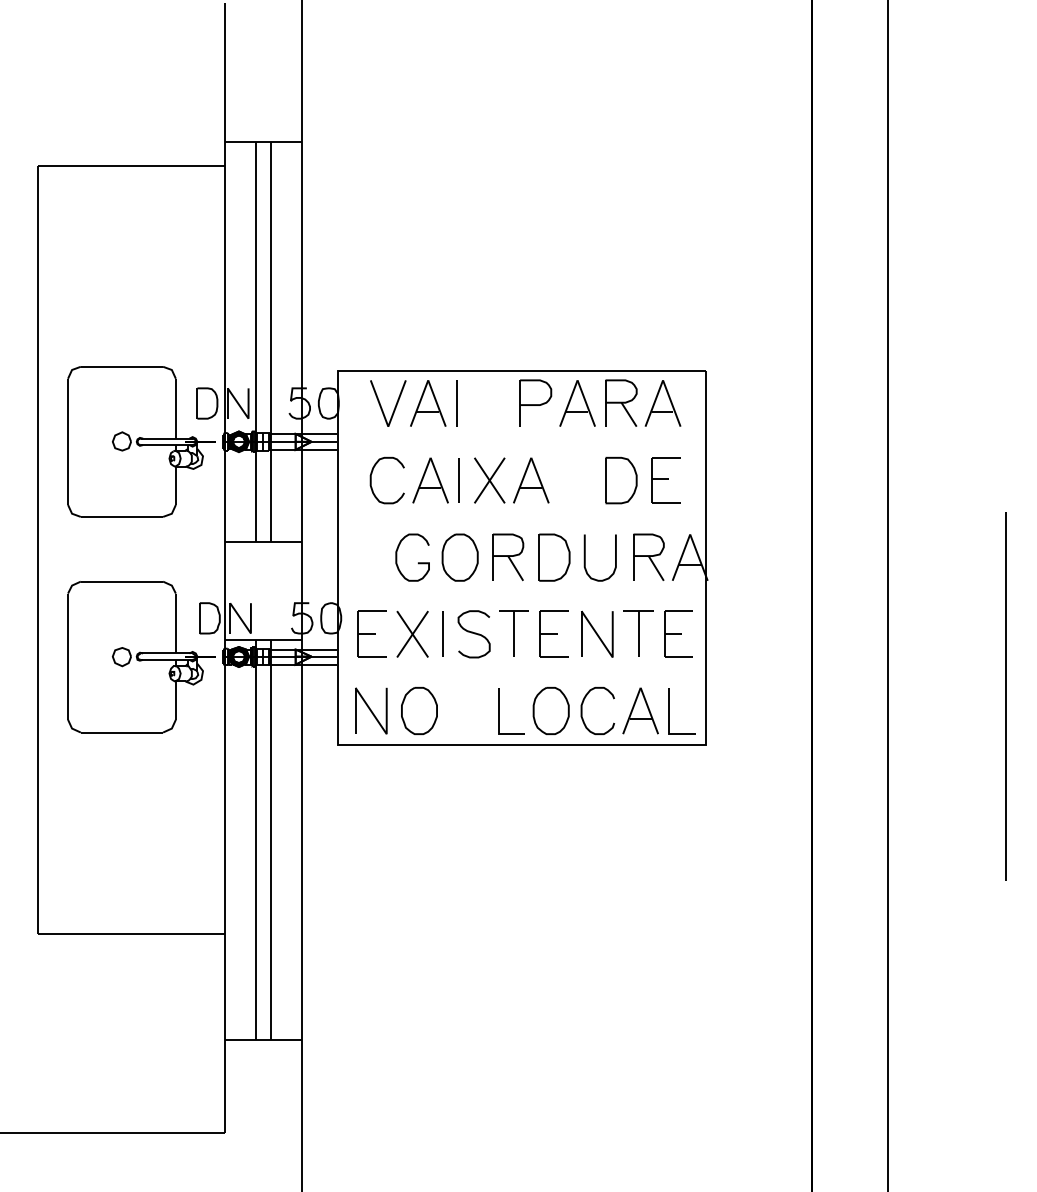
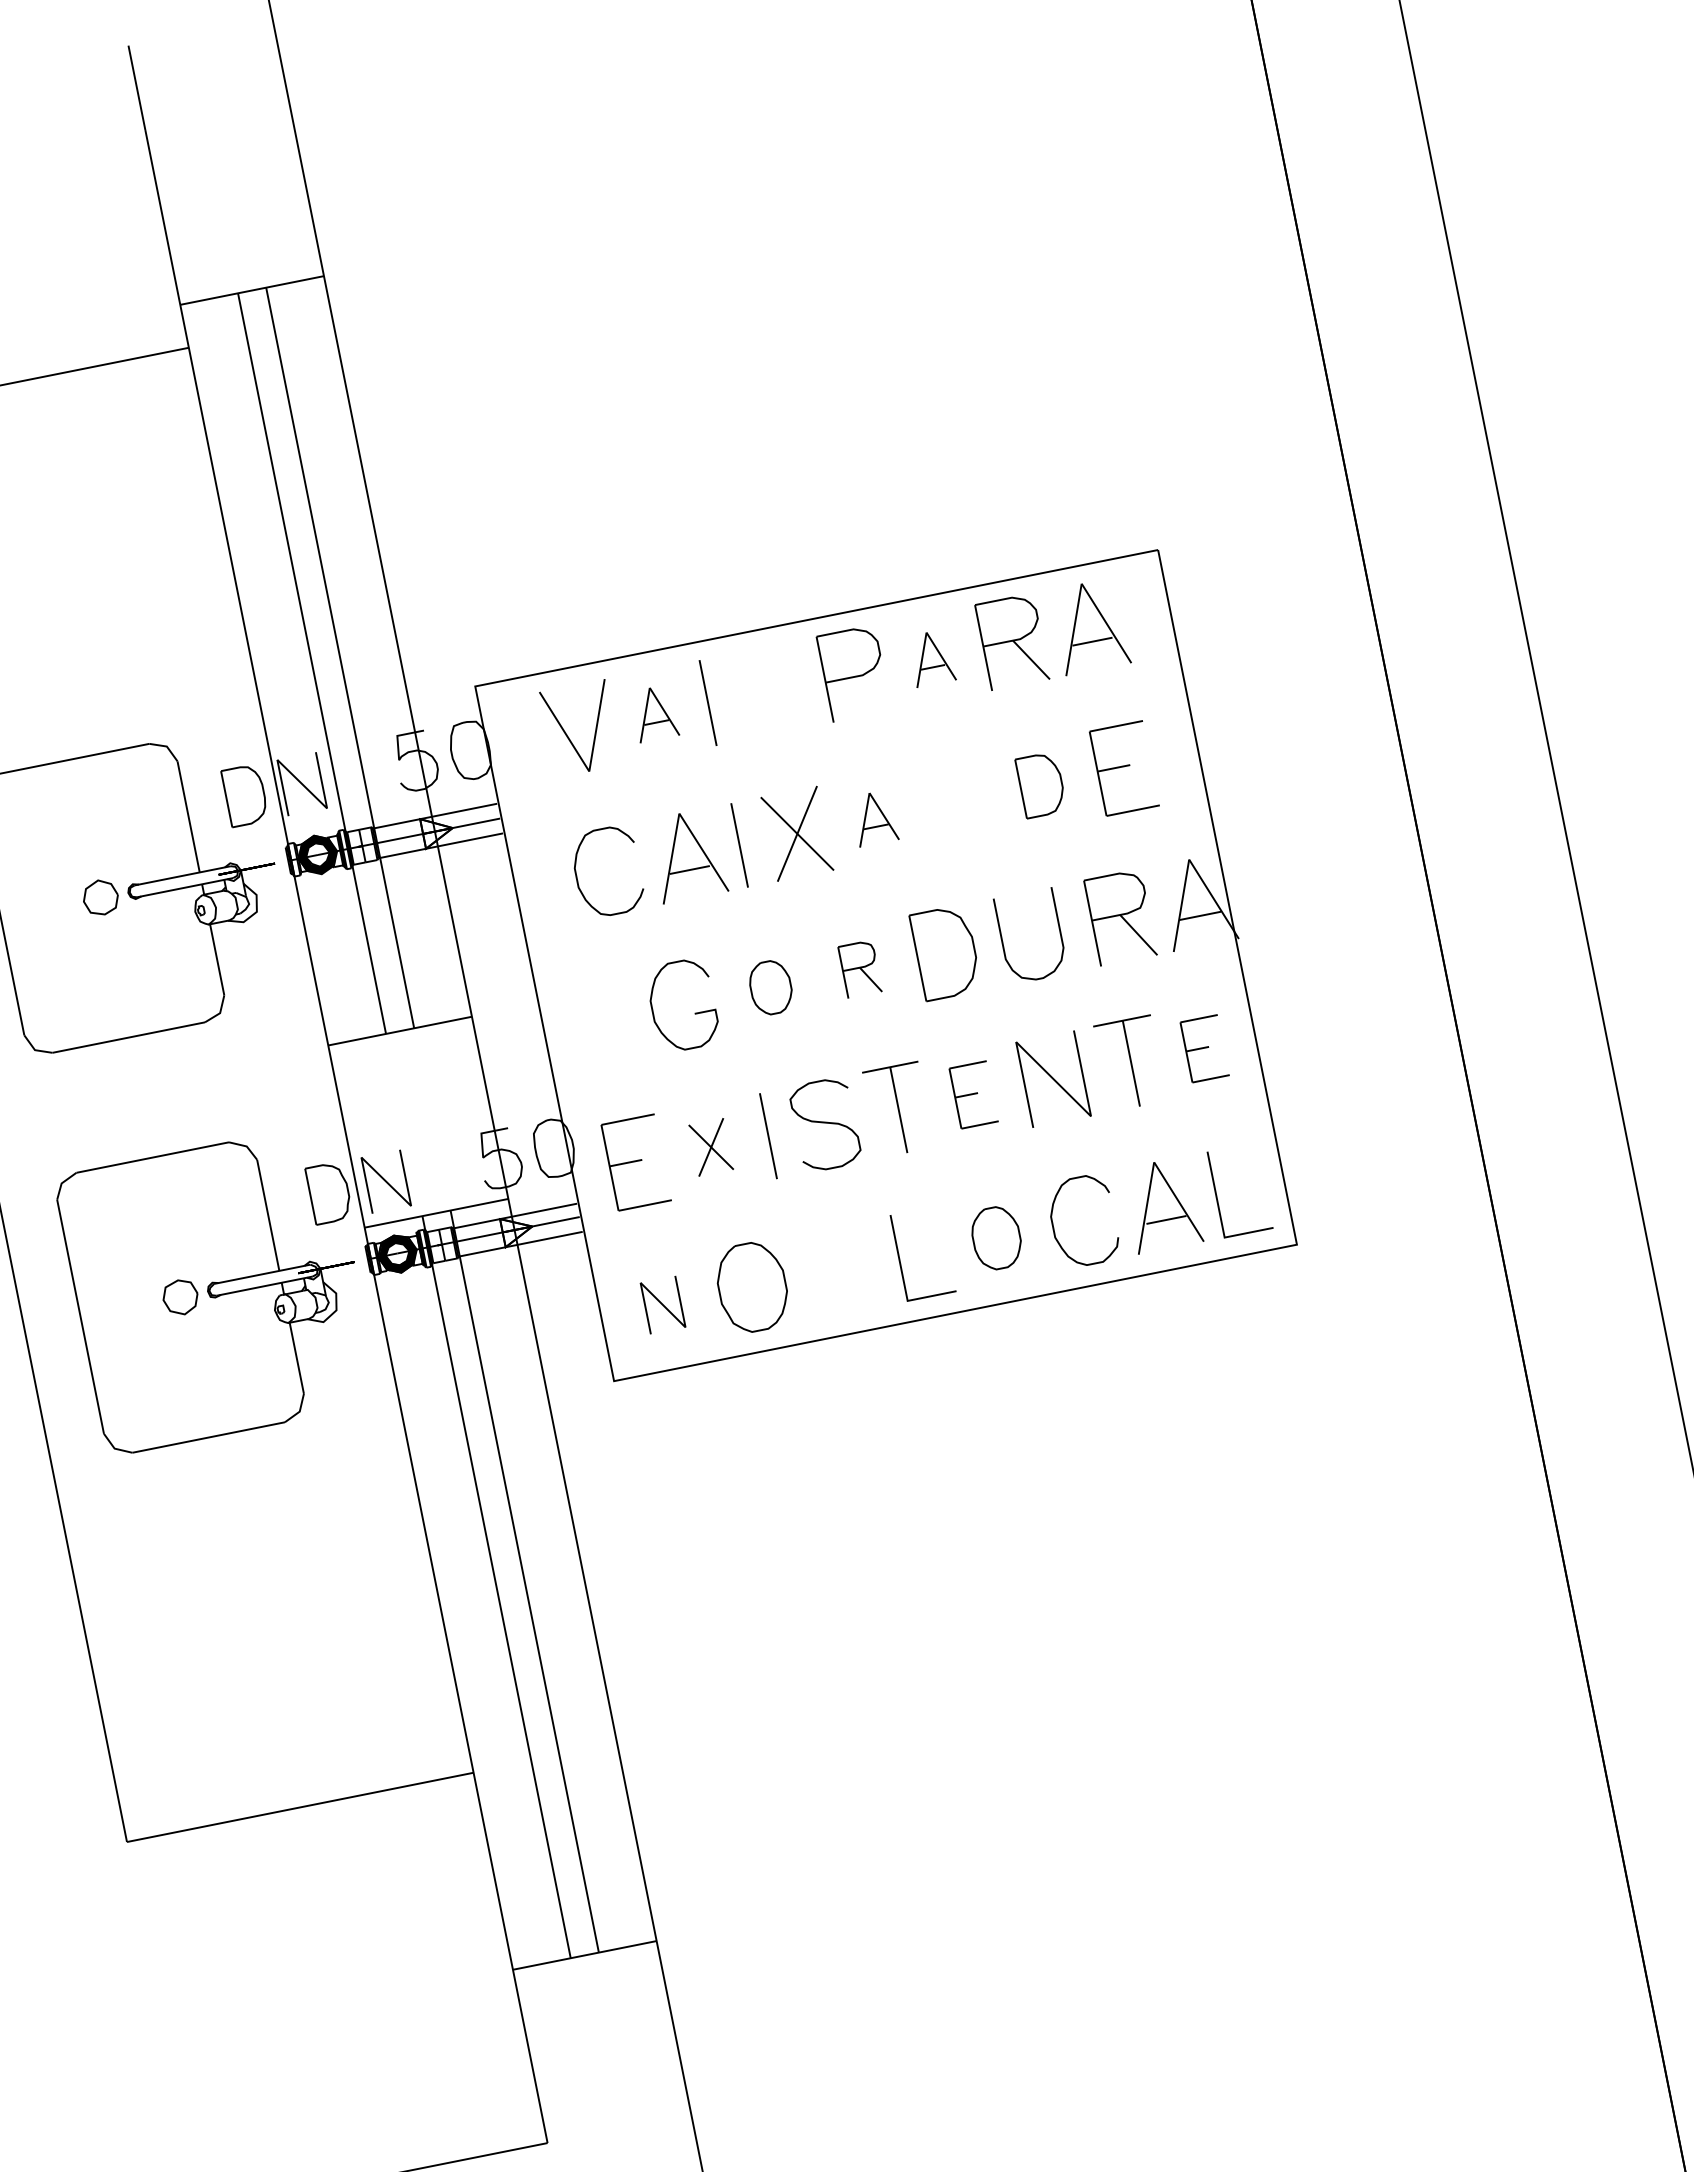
part: (428, 403) -> (655, 713), size x0.6
part: (577, 403) -> (931, 658), size x0.6
part: (531, 480) -> (874, 818), size x0.6
part: (621, 480) -> (1041, 784), size x0.7
part: (508, 556) -> (860, 967), size x0.6
part: (459, 557) -> (769, 987), size x0.6
part: (412, 633) -> (710, 1146), size x0.6
part: (553, 633) -> (972, 1093), size x0.7
part: (678, 633) -> (1204, 1047), size x0.7
part: (371, 710) -> (663, 1304), size x0.6
part: (550, 710) -> (995, 1237), size x0.7

